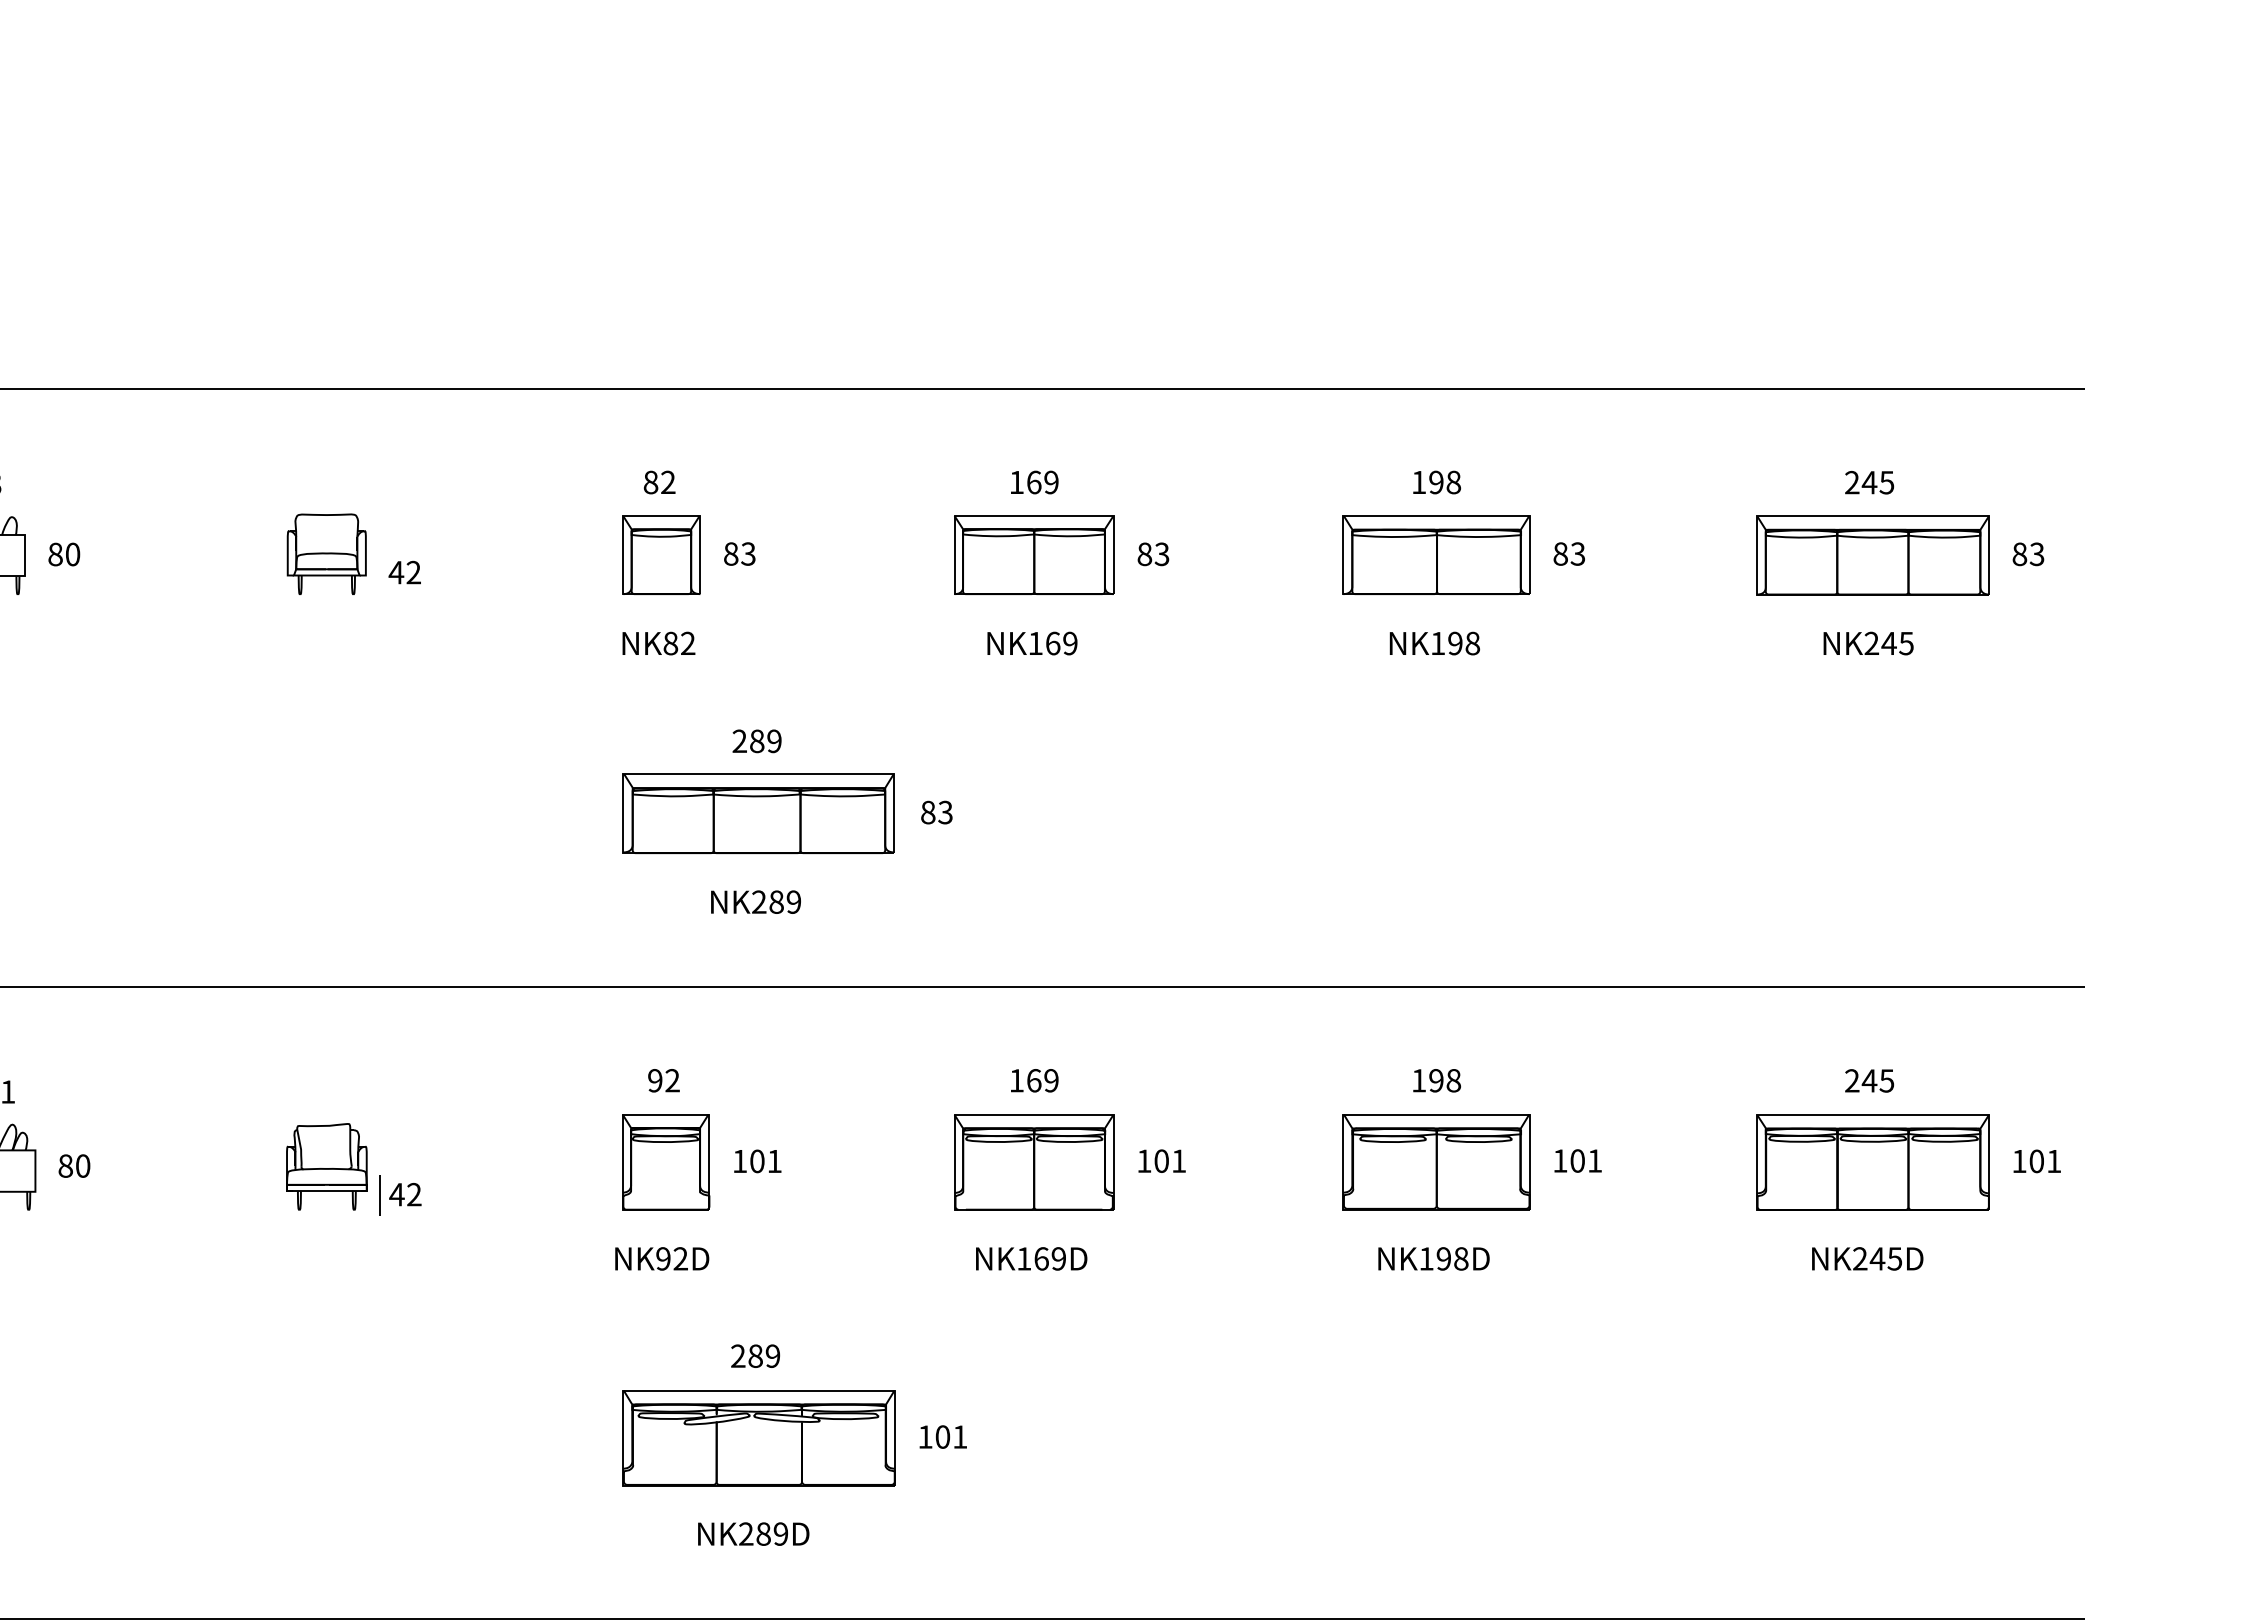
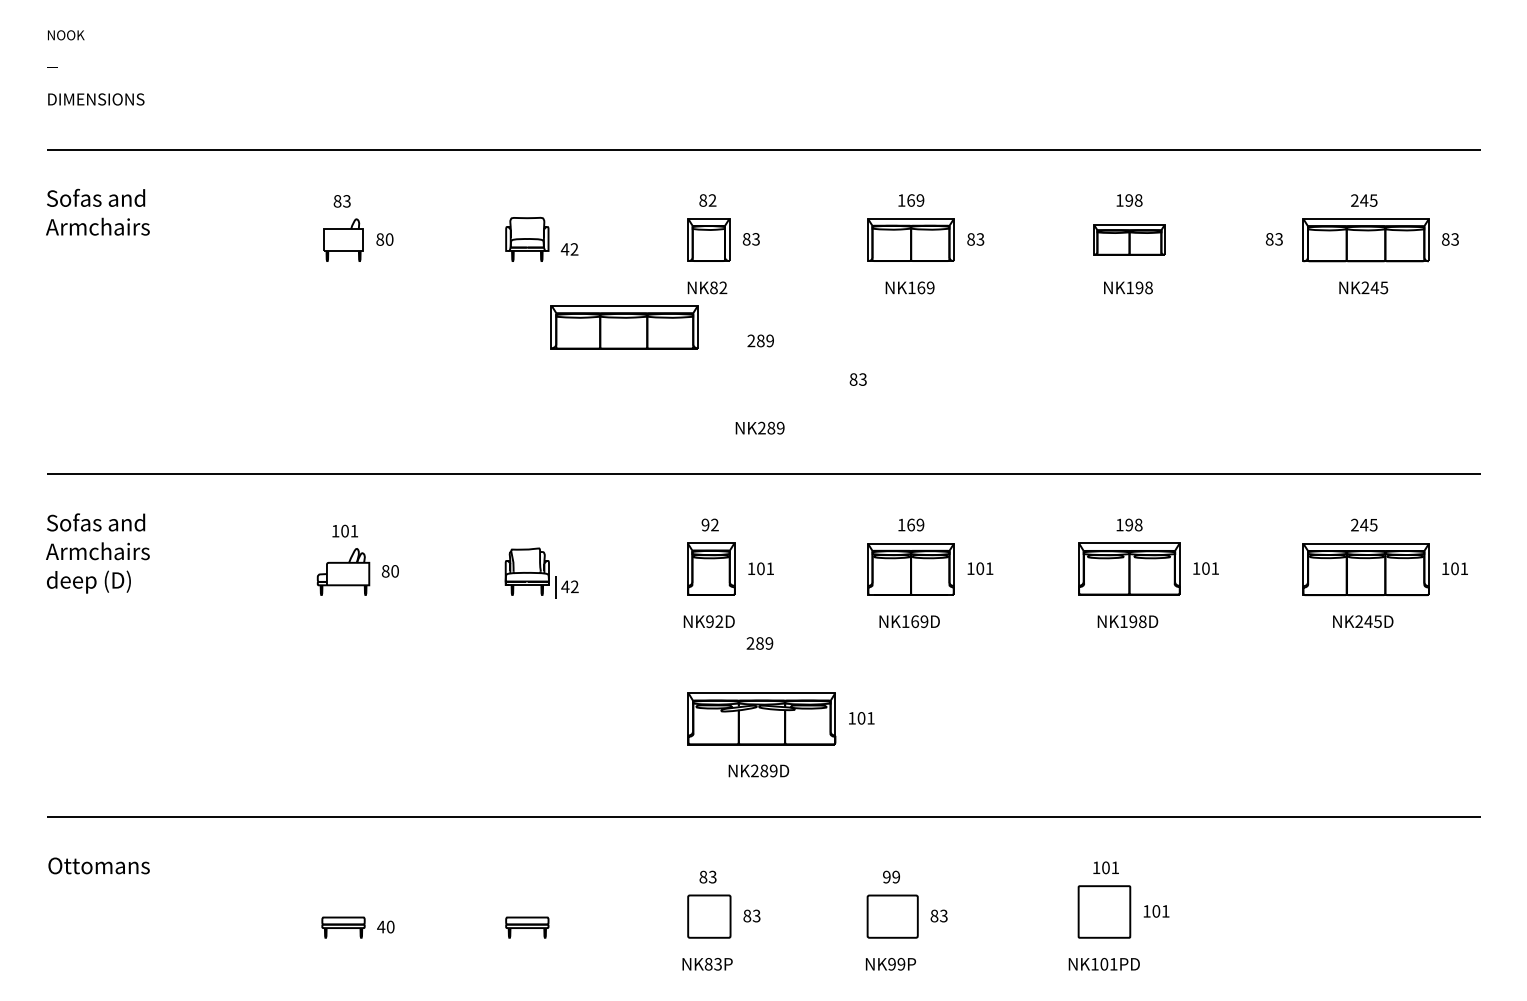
part: (1436, 554) -> (1129, 239), size x0.7
text: (1567, 554) -> (1273, 239), moved
part: (758, 814) -> (624, 327), moved
text: (754, 1356) -> (759, 643), moved

